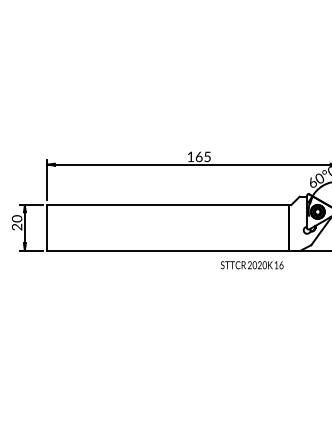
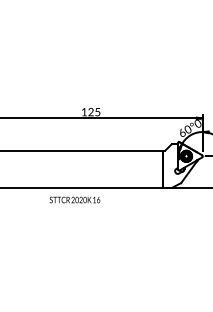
text: (198, 156) -> (90, 111), 165 -> 125
text: (251, 265) -> (74, 200), moved

